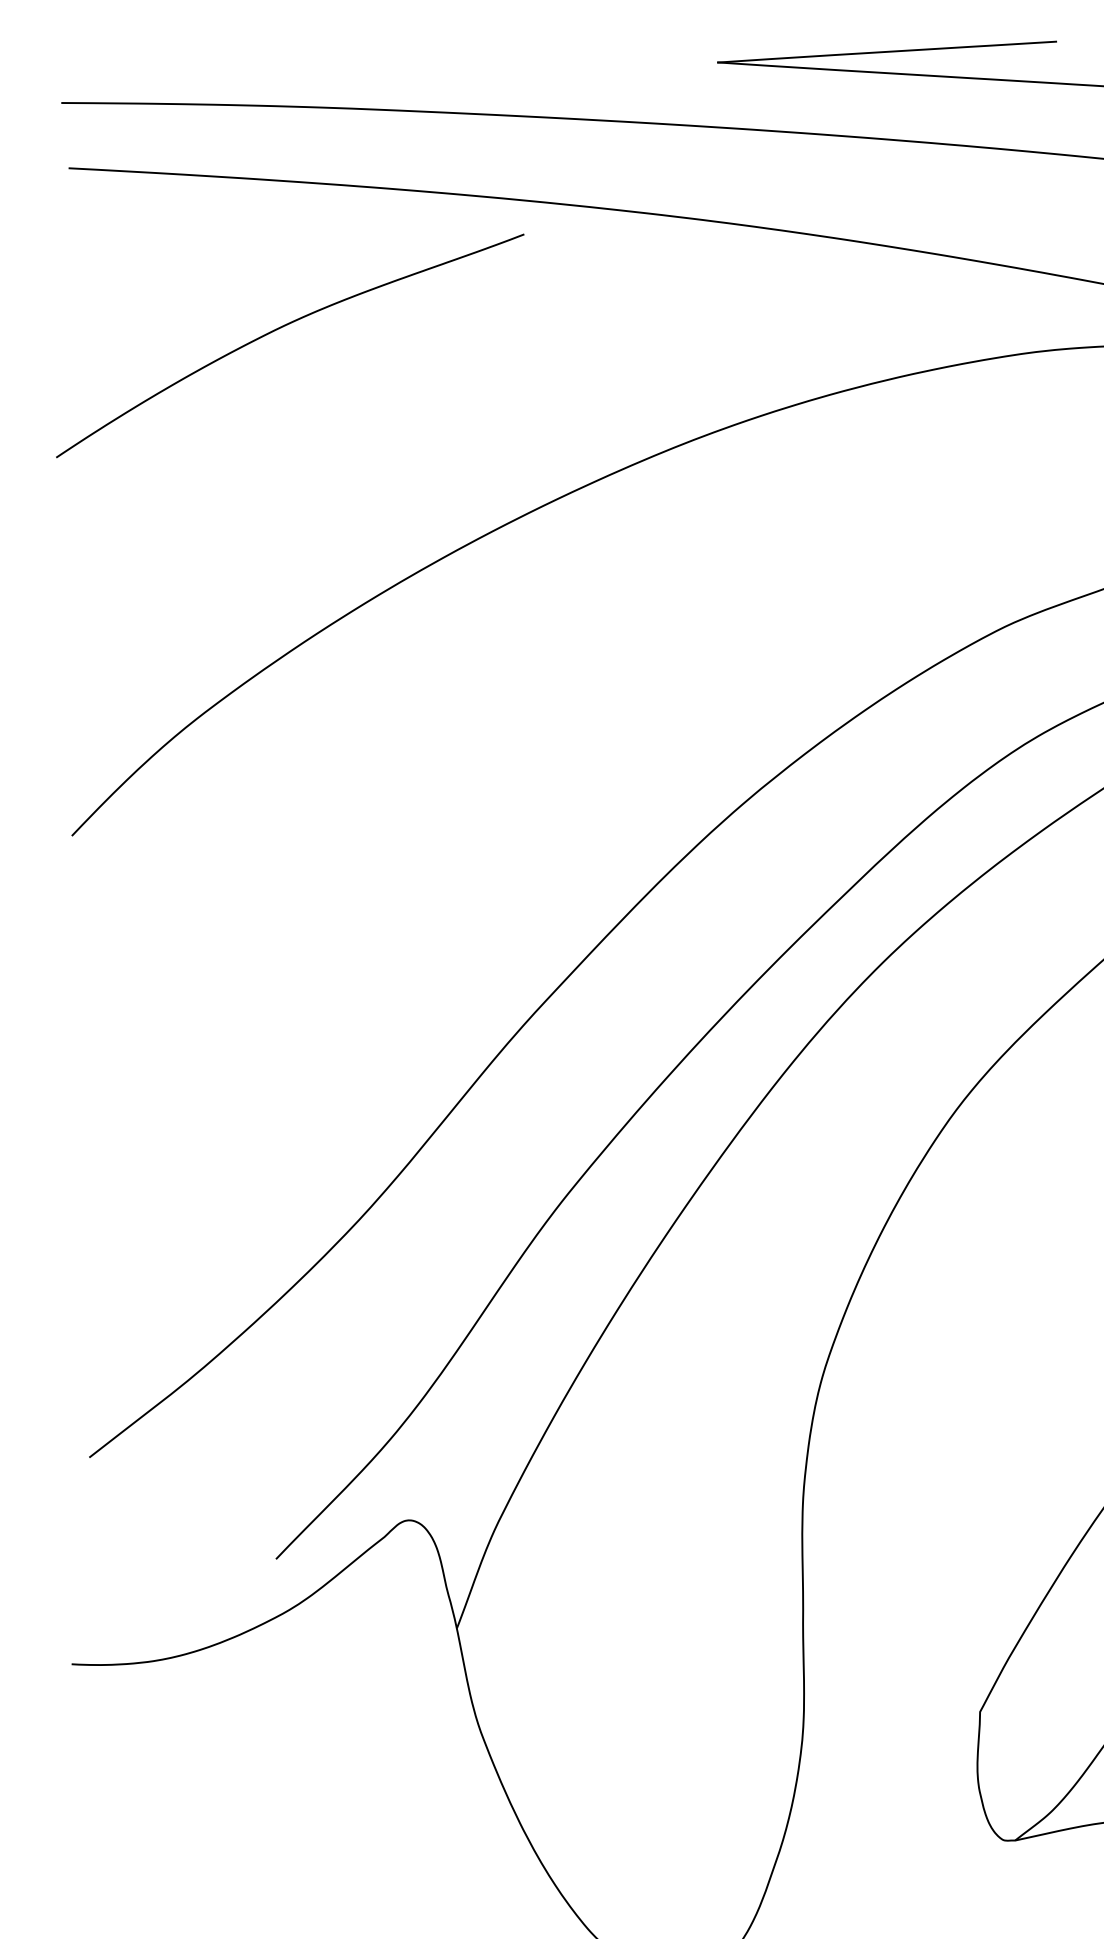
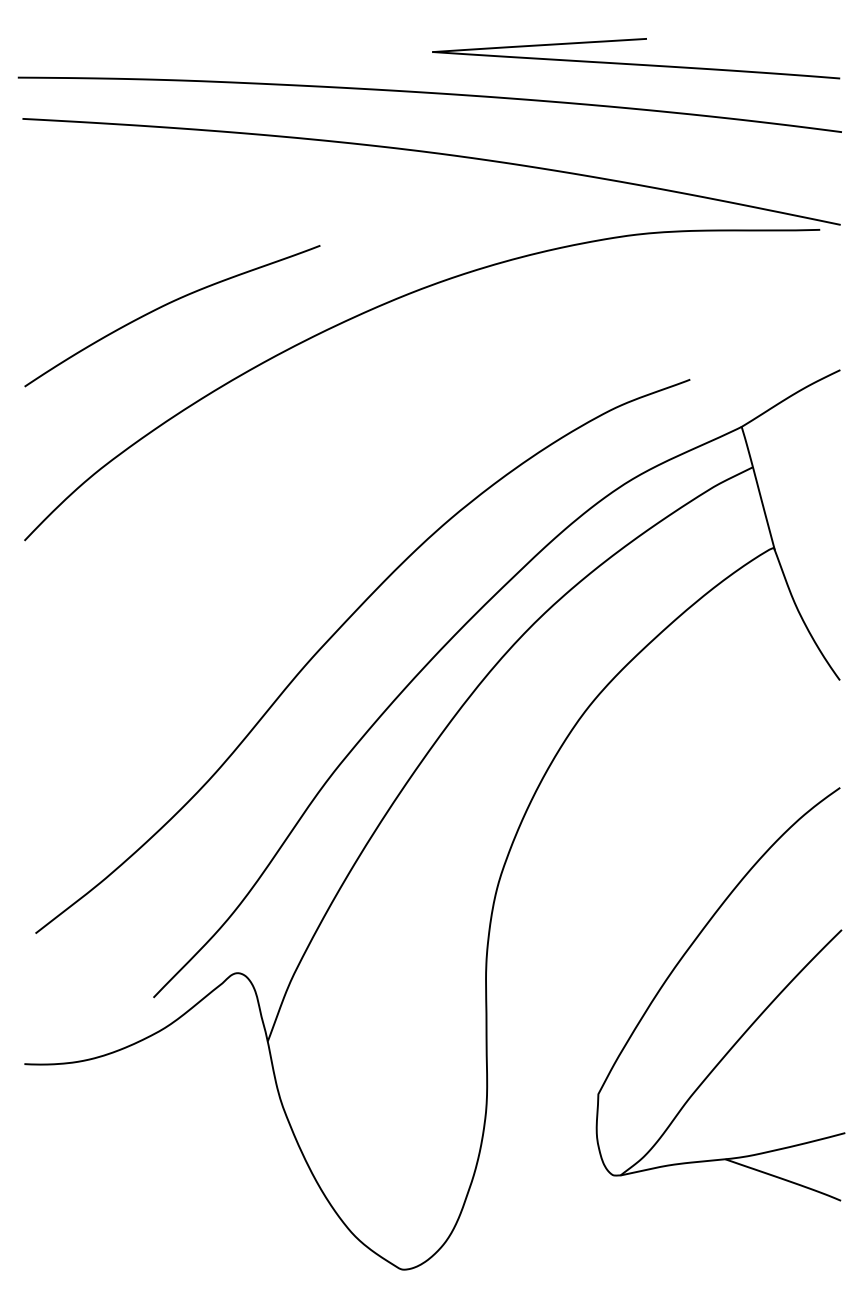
curve: (285, 327) -> (169, 304), moved

